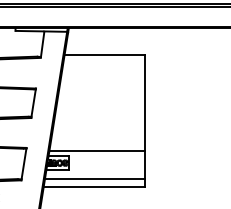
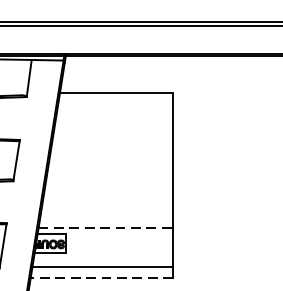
line: (97, 151) -> (106, 228), solid -> dashed
line: (94, 187) -> (101, 278), solid -> dashed

